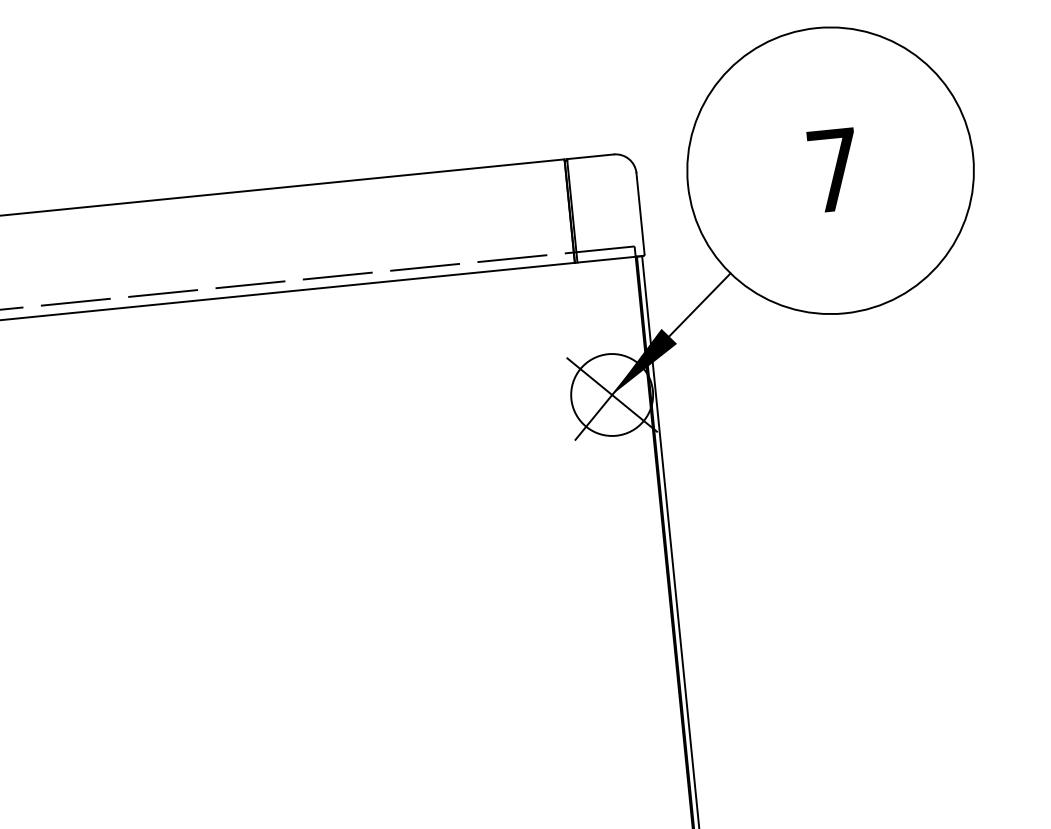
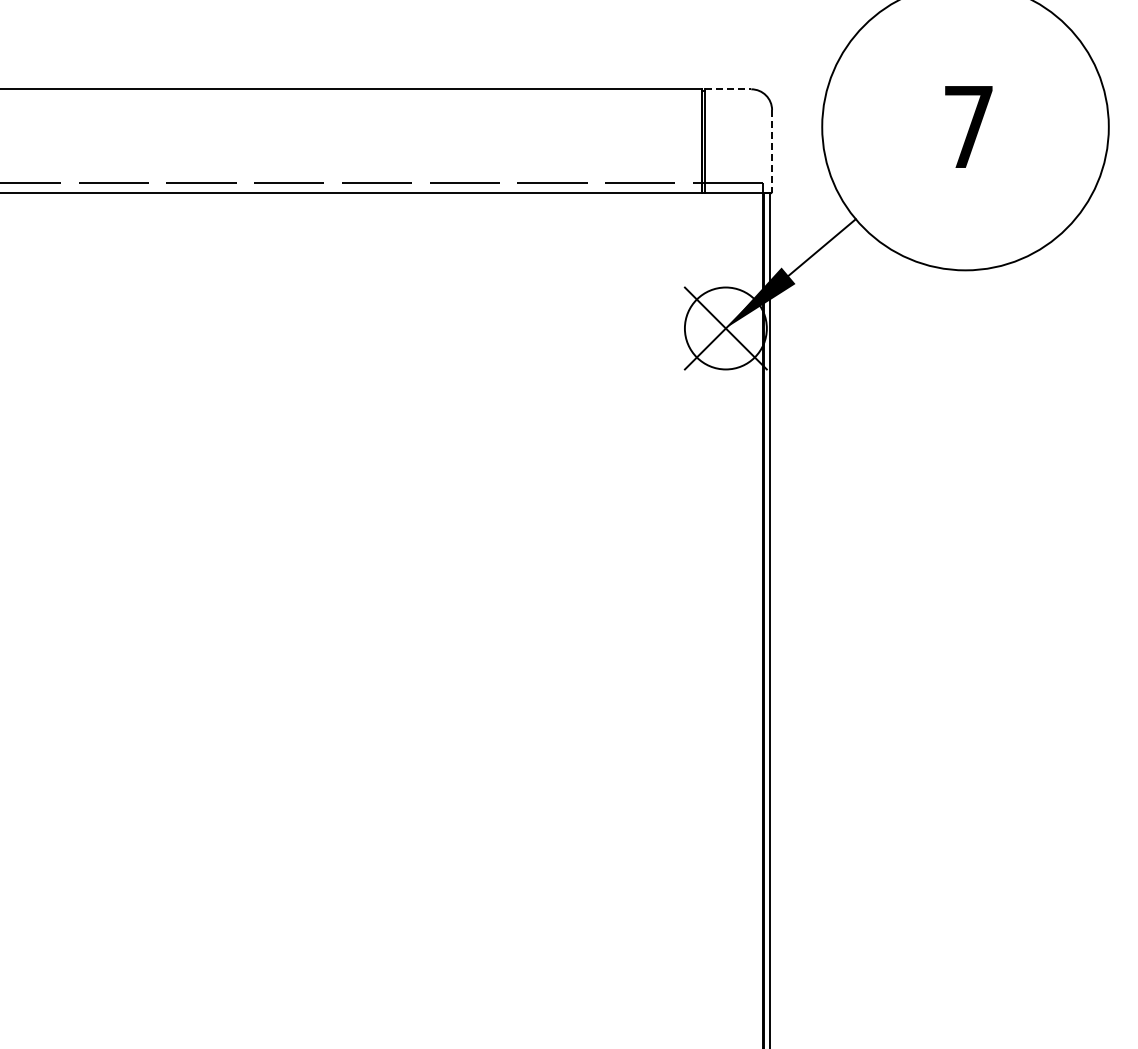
line: (591, 156) -> (728, 89), solid -> dashed
line: (640, 213) -> (772, 150), solid -> dashed

